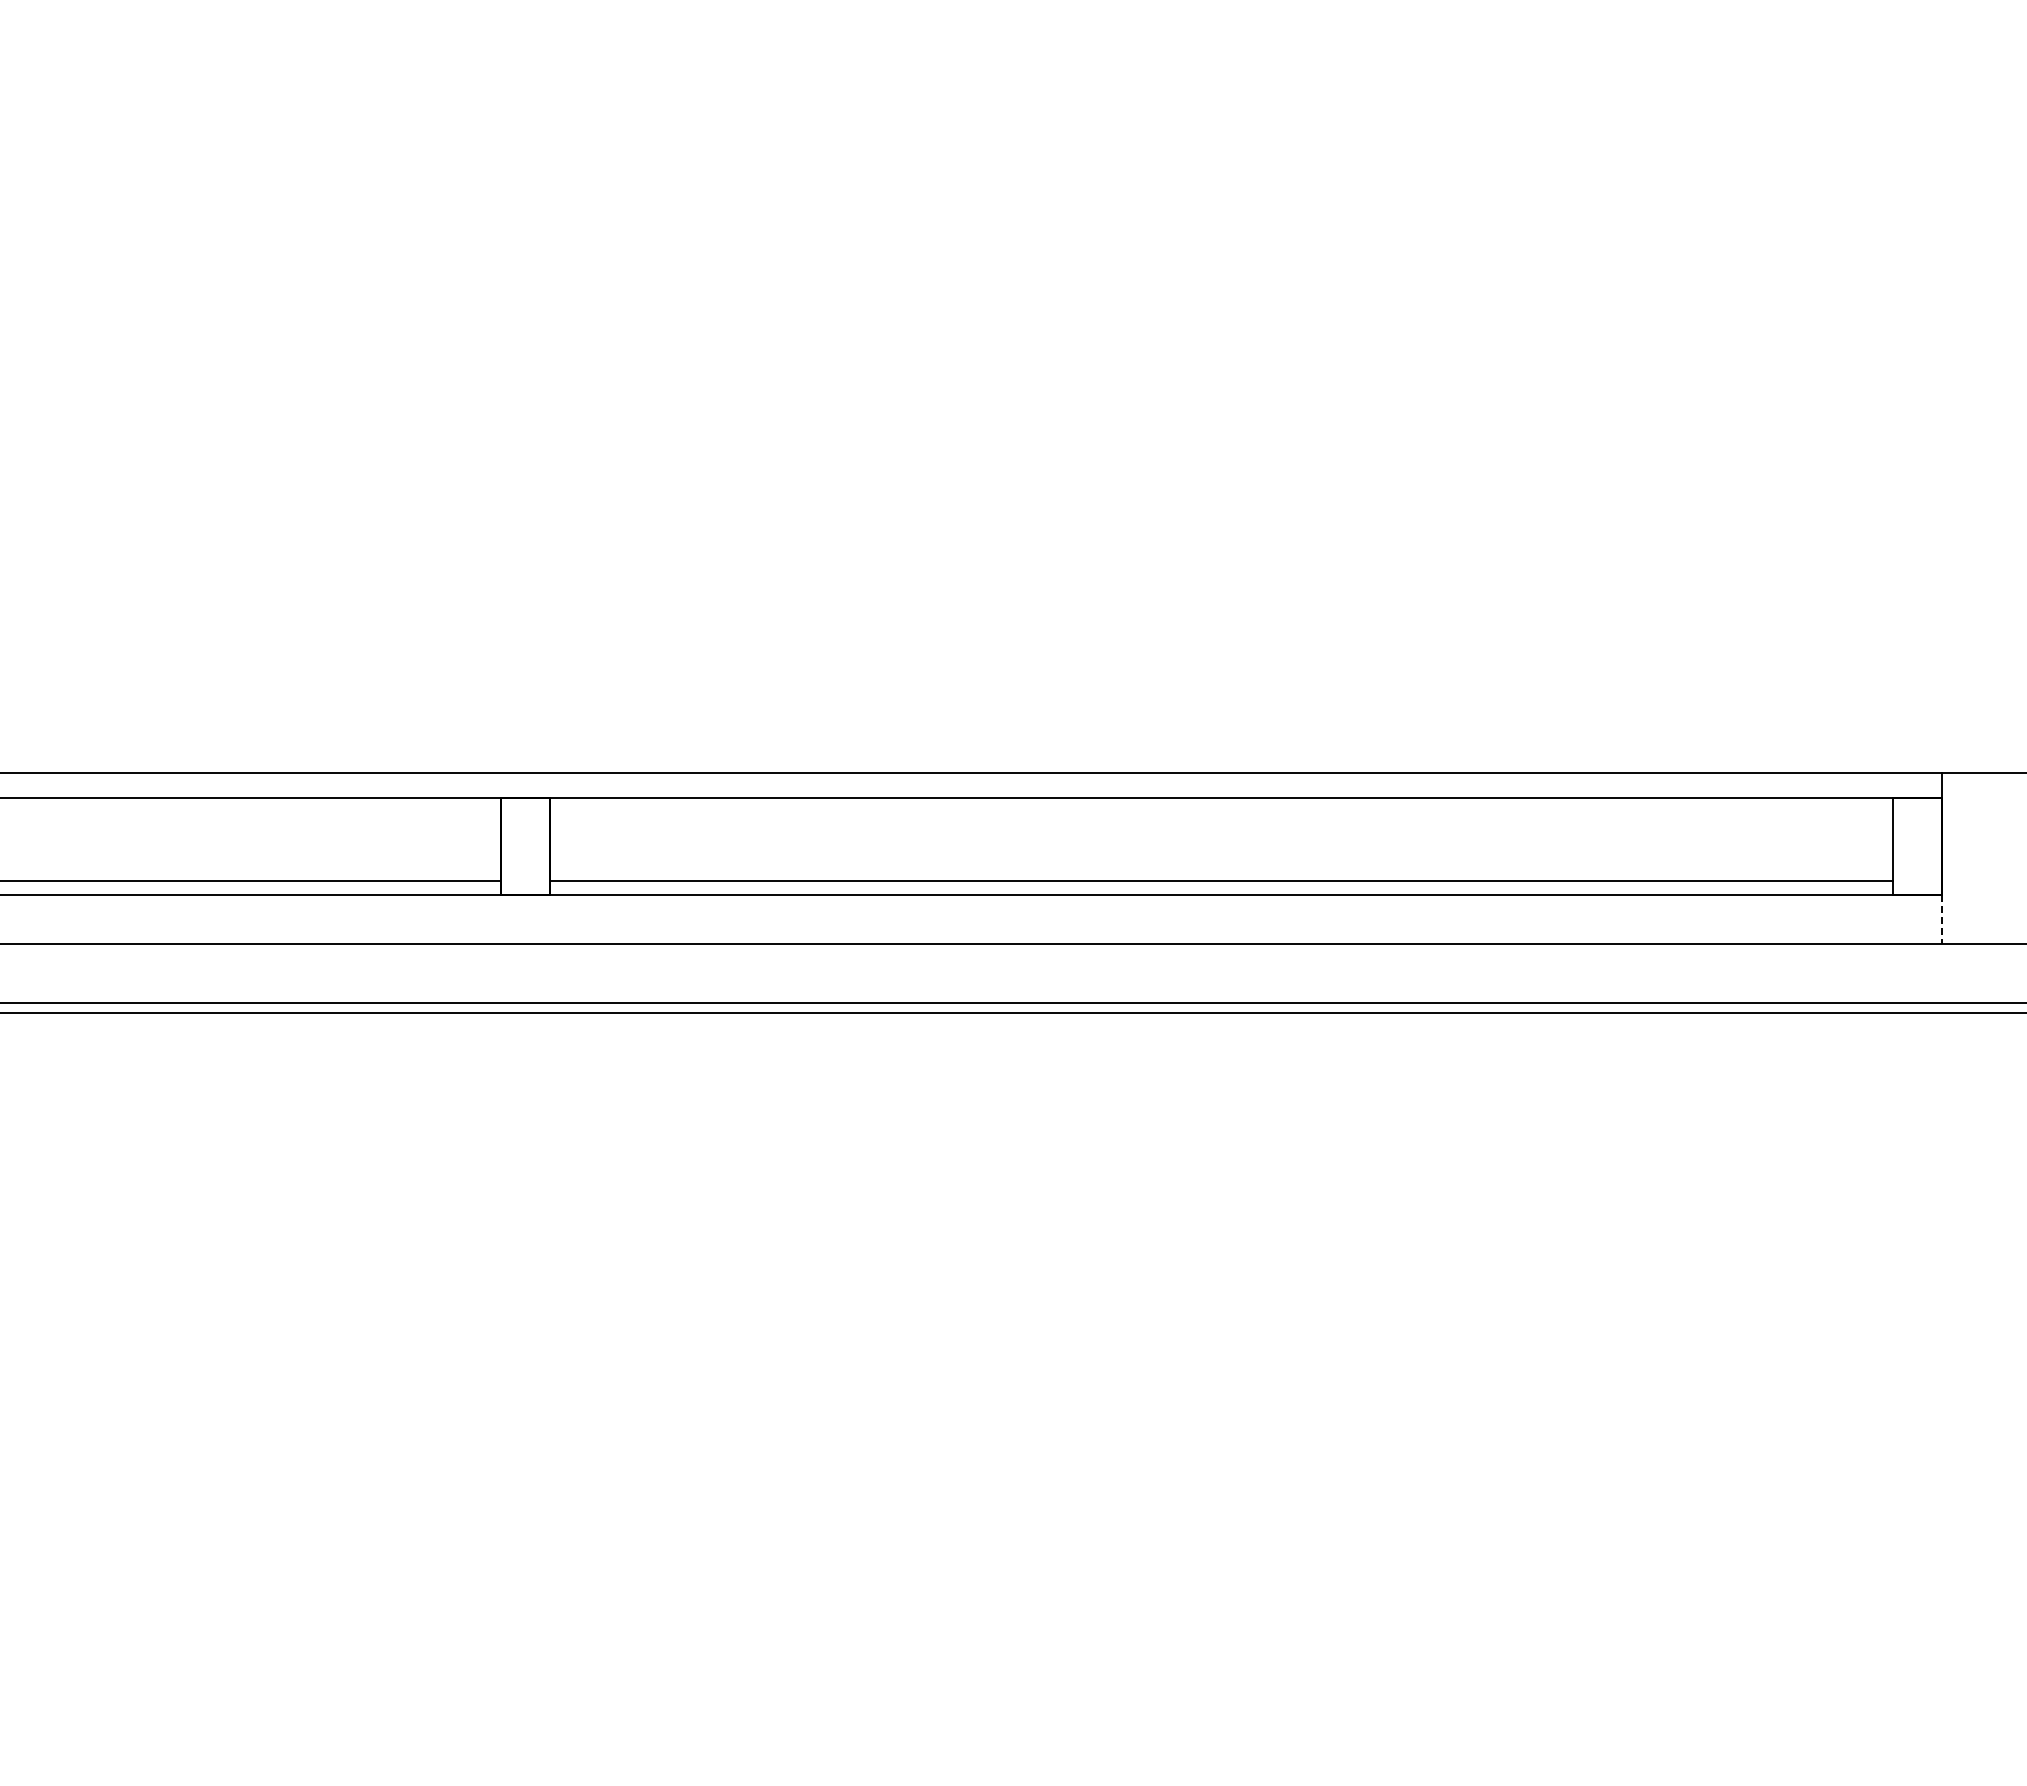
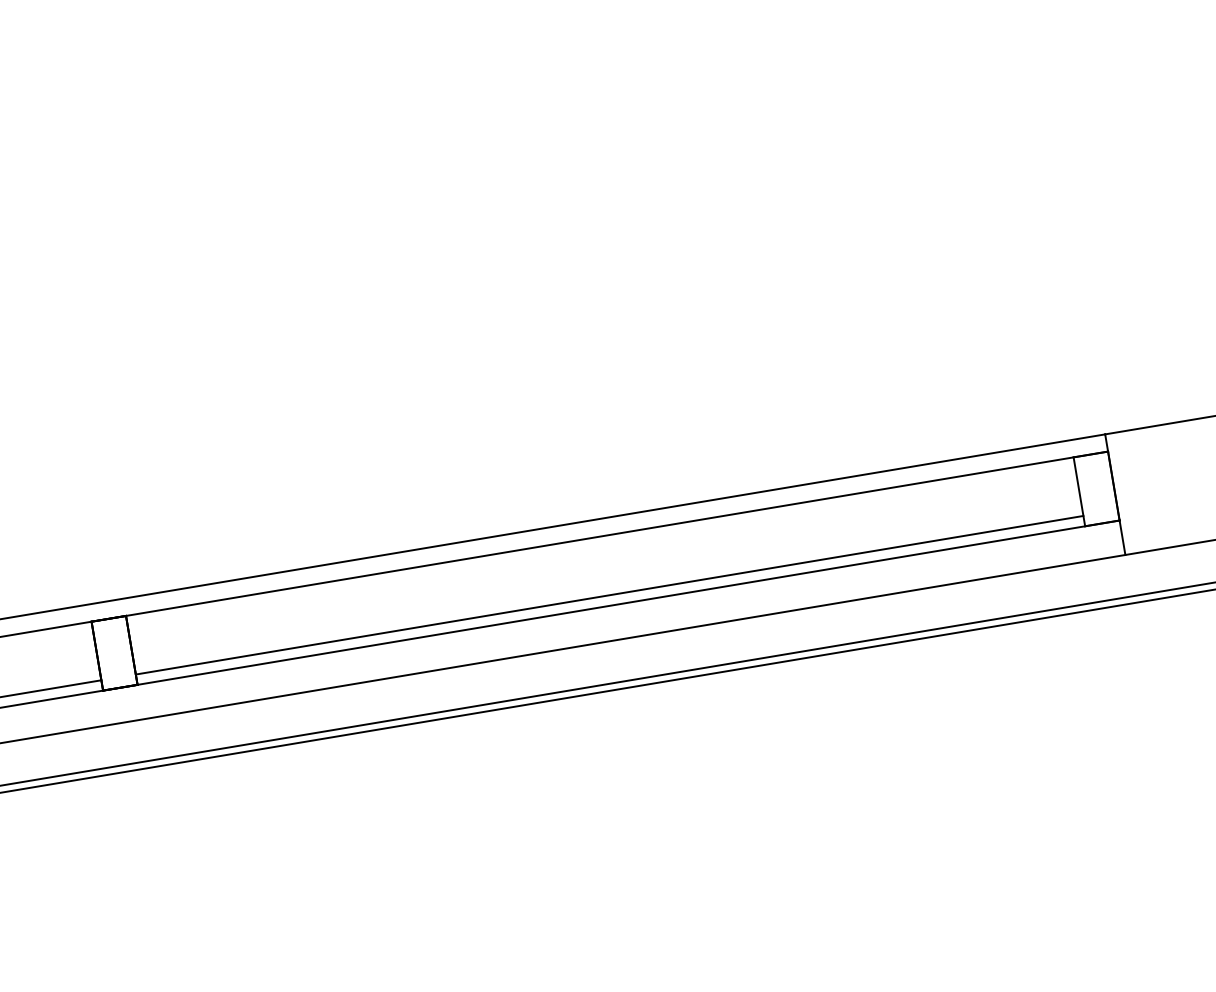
line: (1942, 920) -> (1122, 538), dashed -> solid

